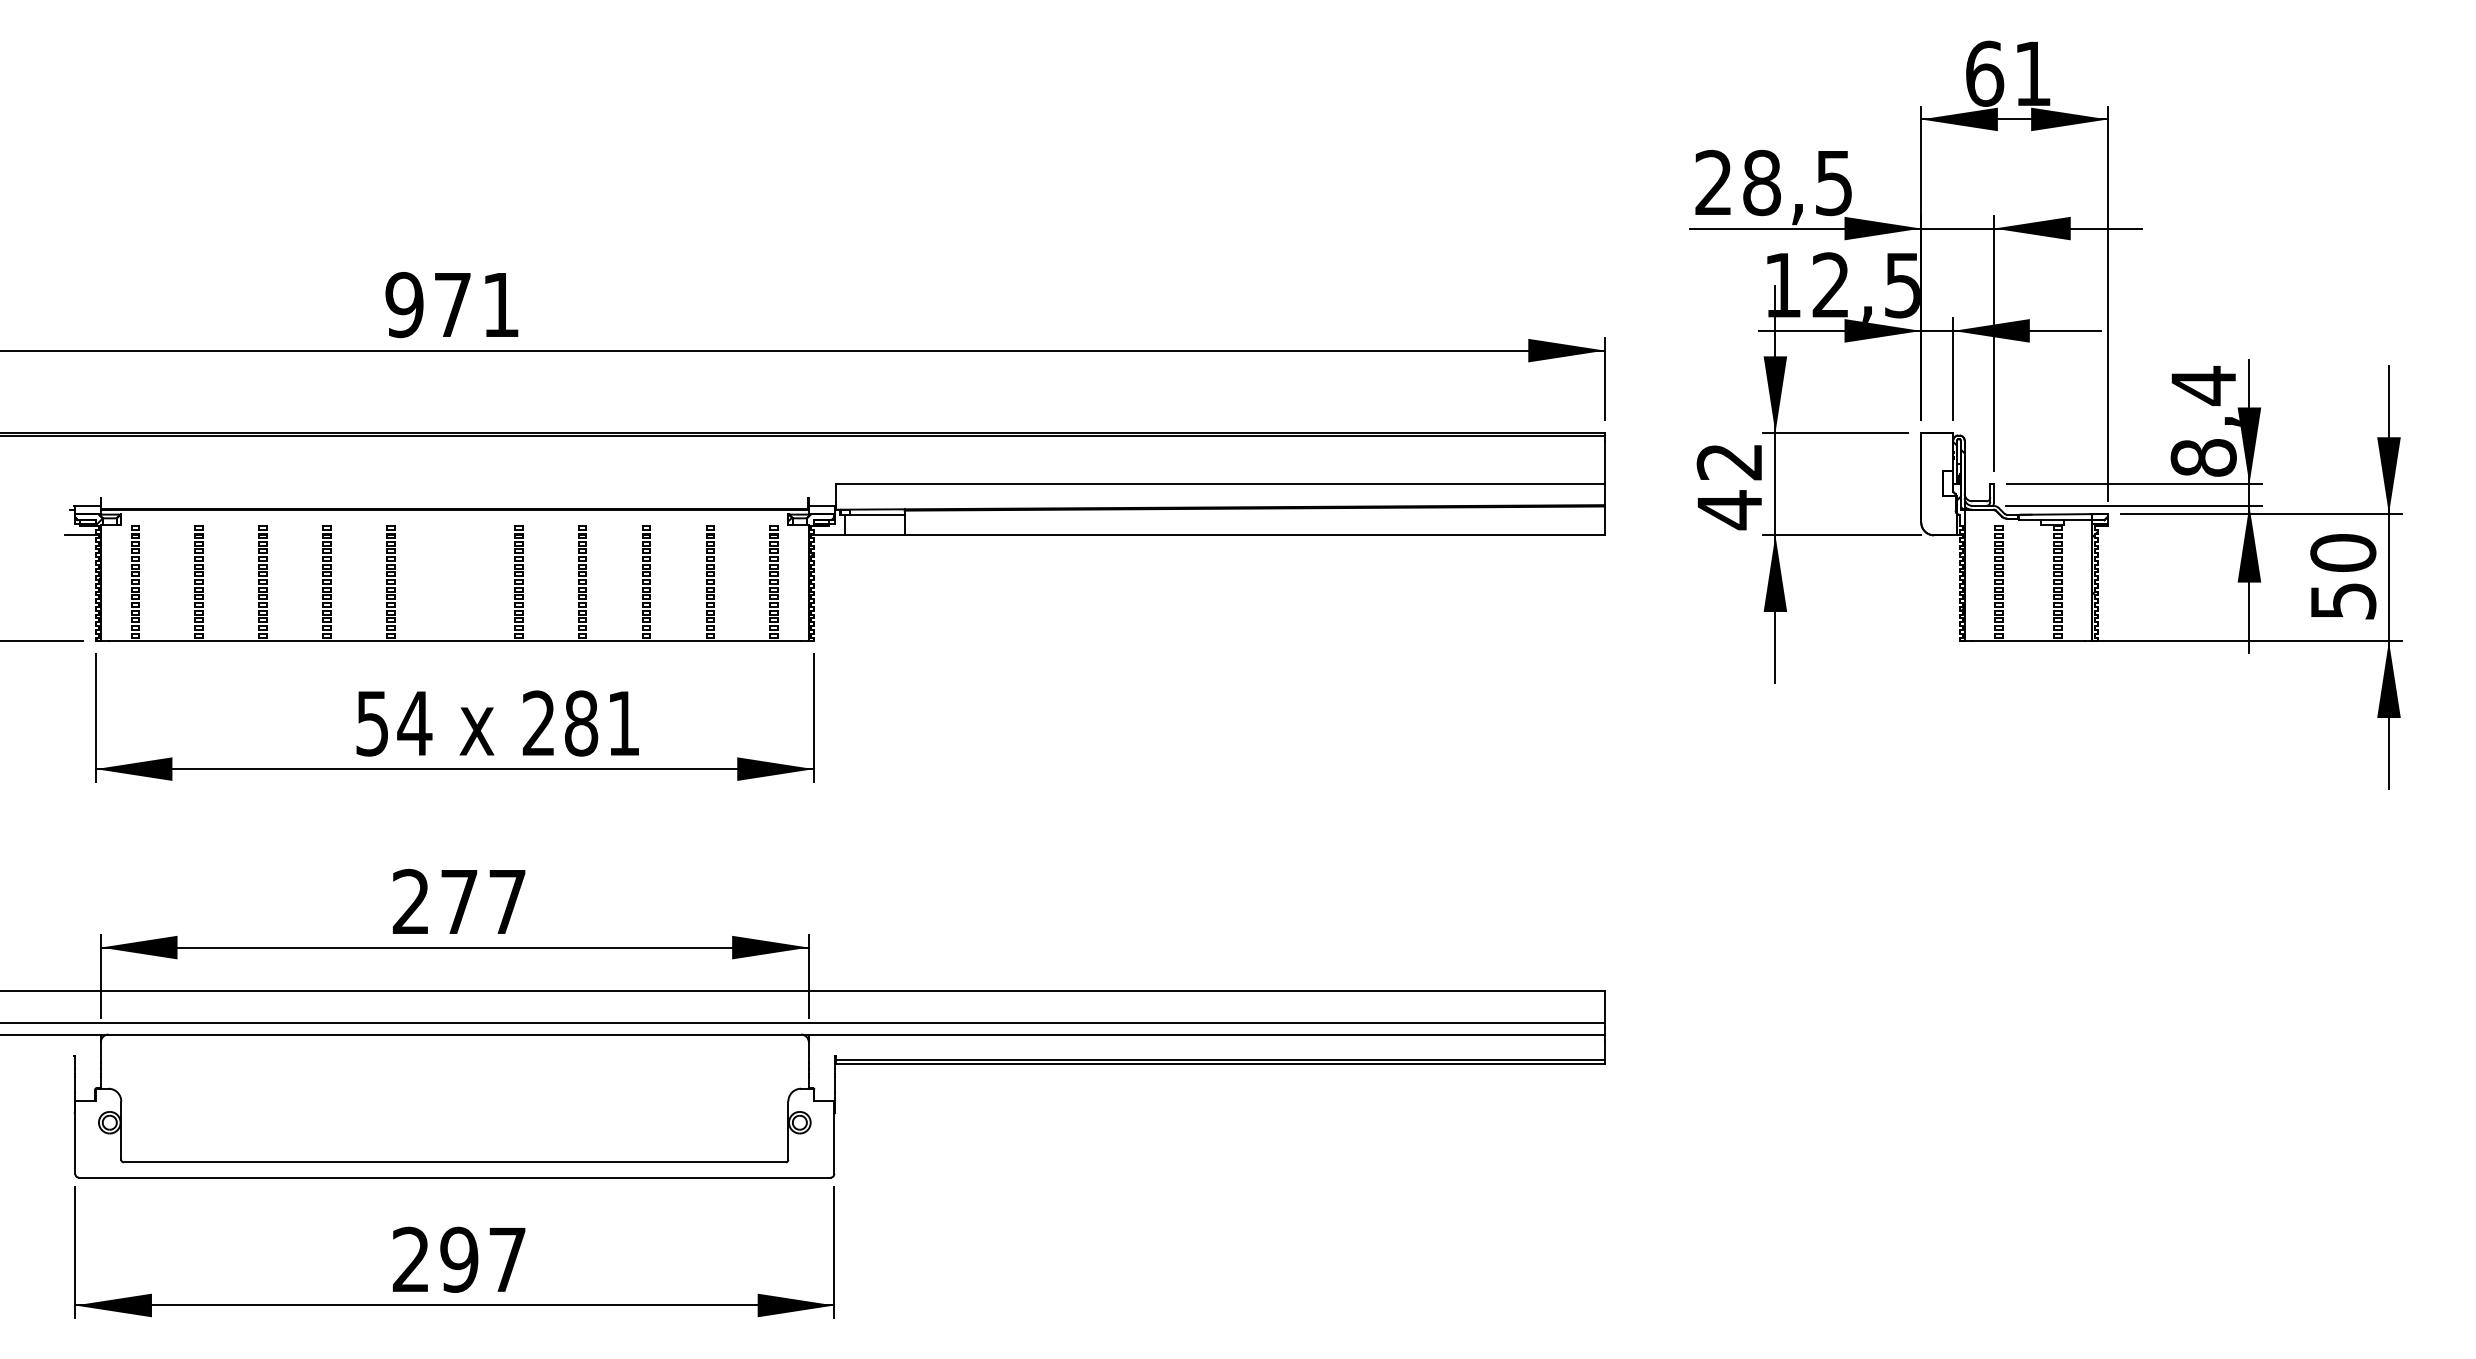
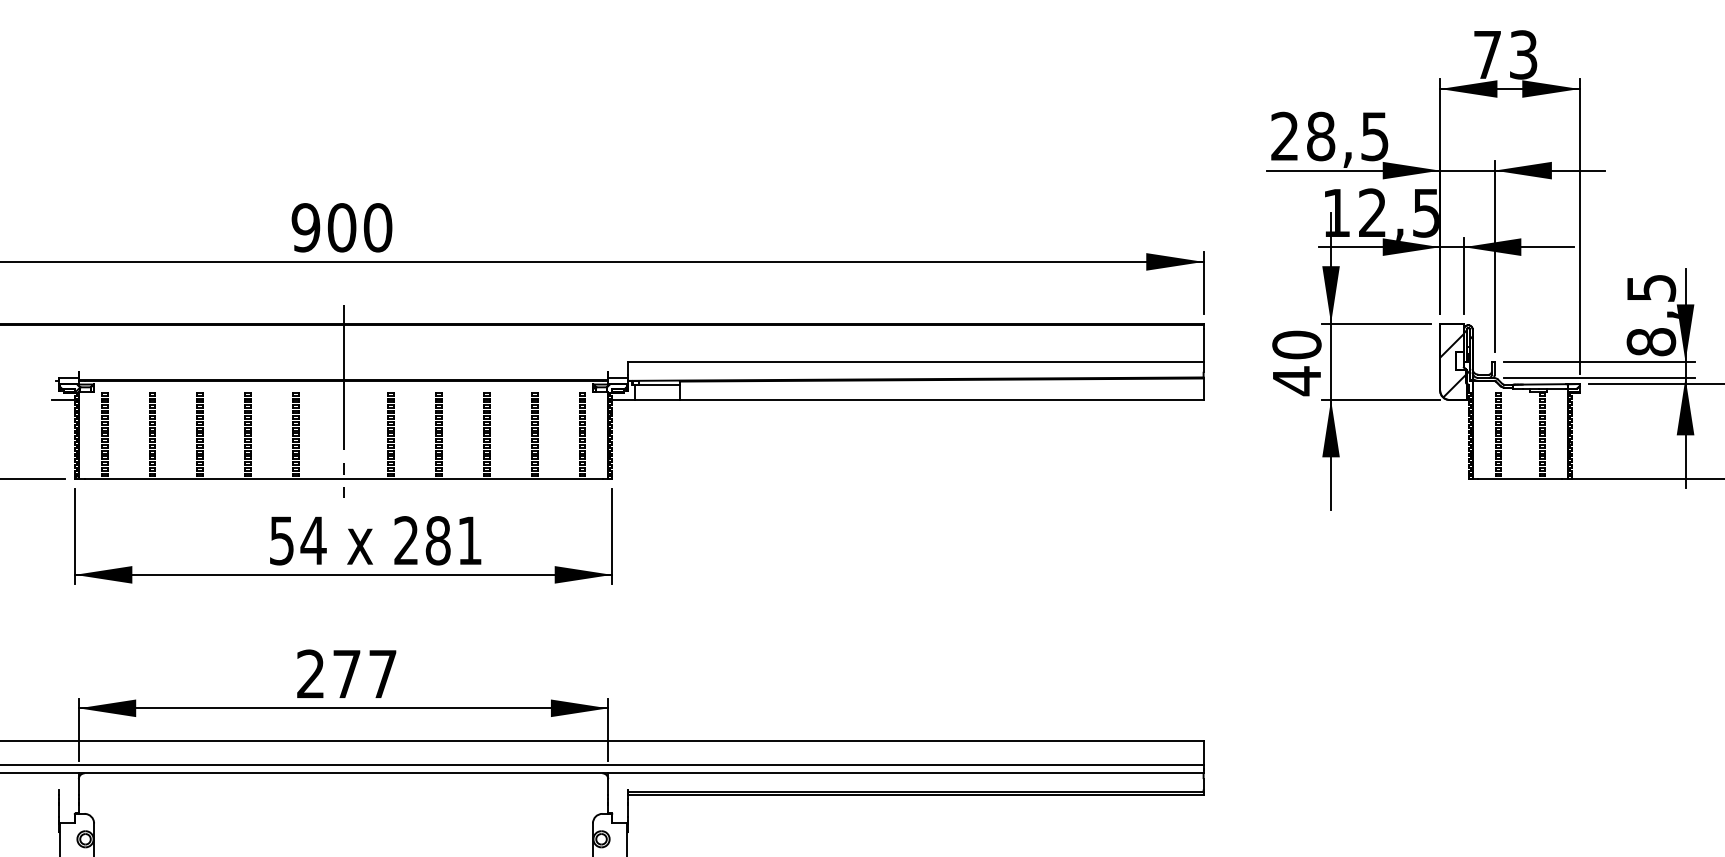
text: (2008, 73) -> (1505, 54), 61 -> 73
text: (477, 305) -> (360, 228), 971 -> 900
text: (2203, 385) -> (1651, 287), 8,4 -> 8,5
text: (1729, 461) -> (1296, 344), 42 -> 40
hatch: (1939, 488) -> (1453, 365), added
line: (454, 537) -> (343, 401), added

